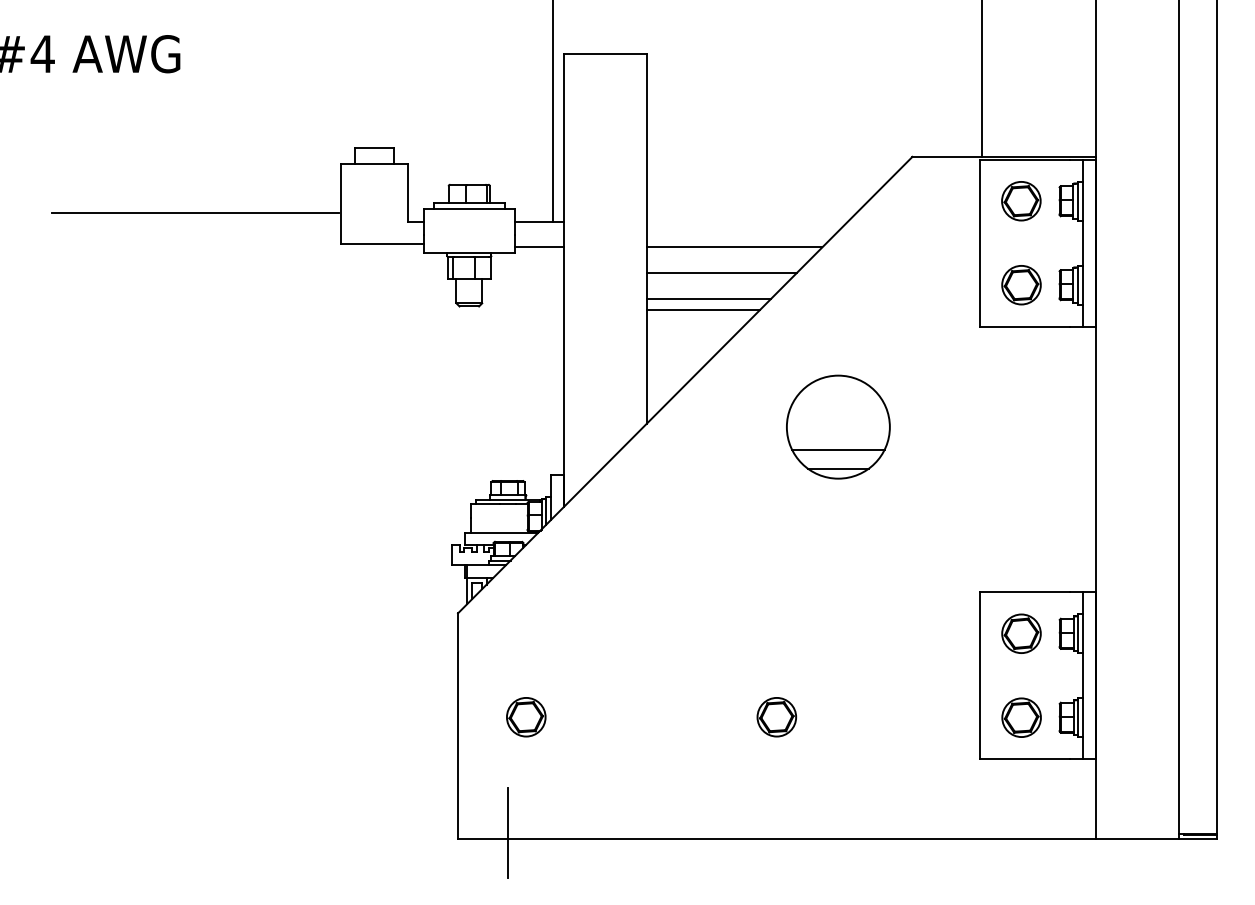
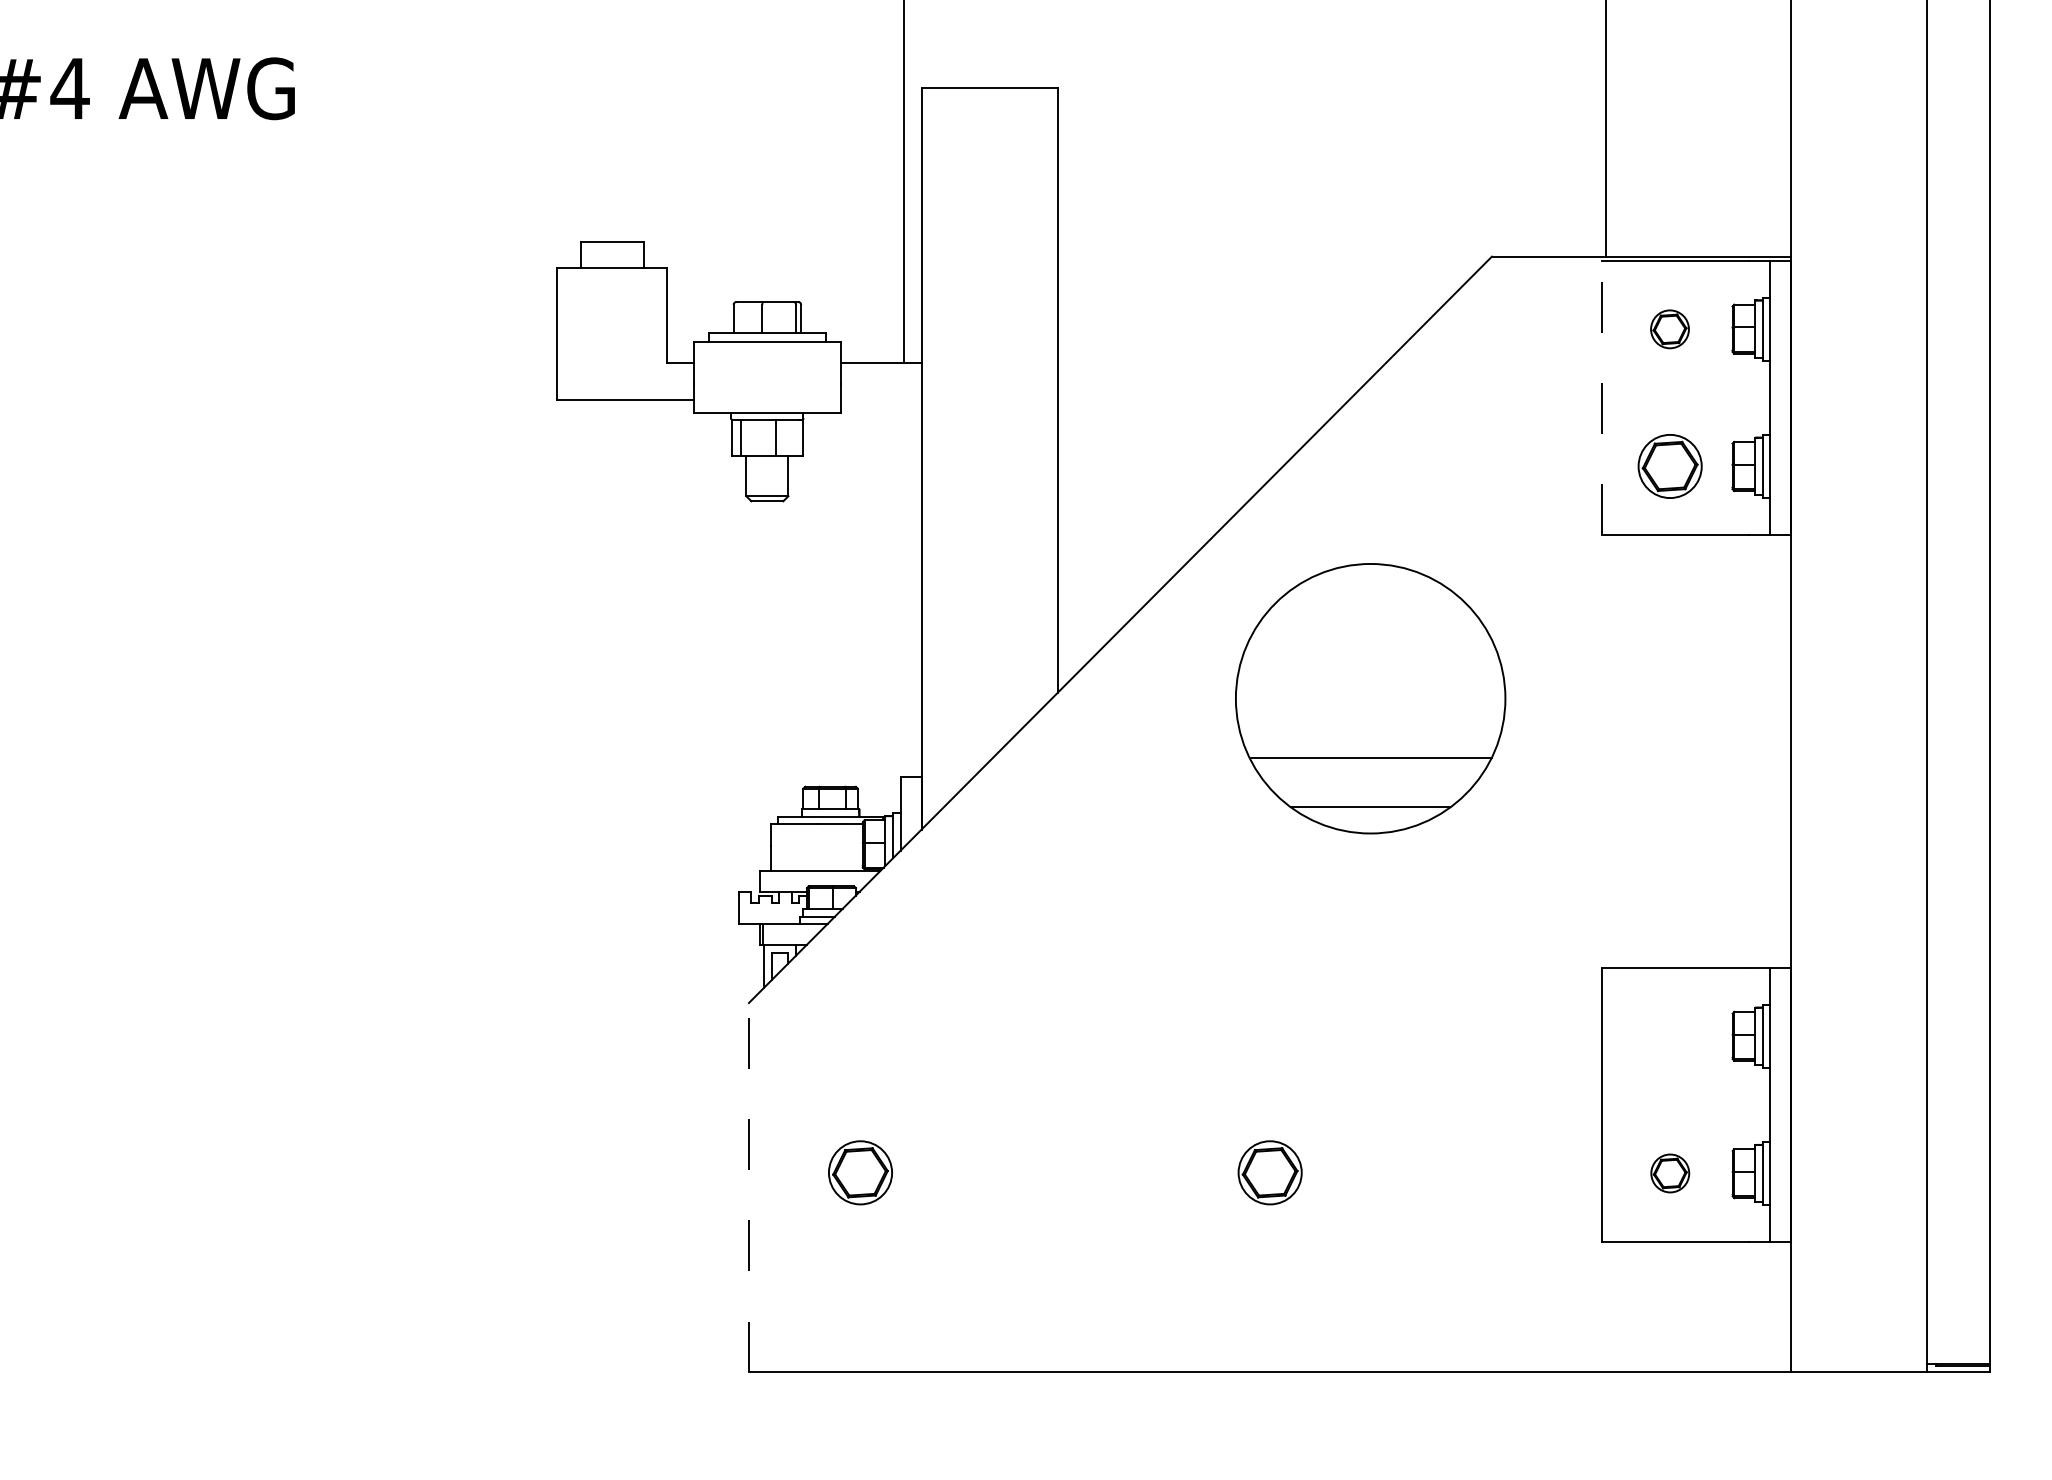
part: (1021, 201) -> (1670, 329), size x0.6
line: (194, 213) -> (318, 349), removed
line: (979, 243) -> (1601, 398), solid -> dashed
line: (538, 247) -> (880, 404), removed
line: (734, 247) -> (1200, 404), removed
line: (721, 273) -> (1179, 447), removed
line: (708, 299) -> (1158, 489), removed
line: (703, 309) -> (1150, 506), removed
part: (838, 426) -> (1370, 697), size x1.6
part: (1021, 633) -> (1670, 1035), removed
part: (1021, 717) -> (1670, 1173), size x0.6
line: (458, 726) -> (749, 1187), solid -> dashed
line: (508, 832) -> (831, 1361), removed

